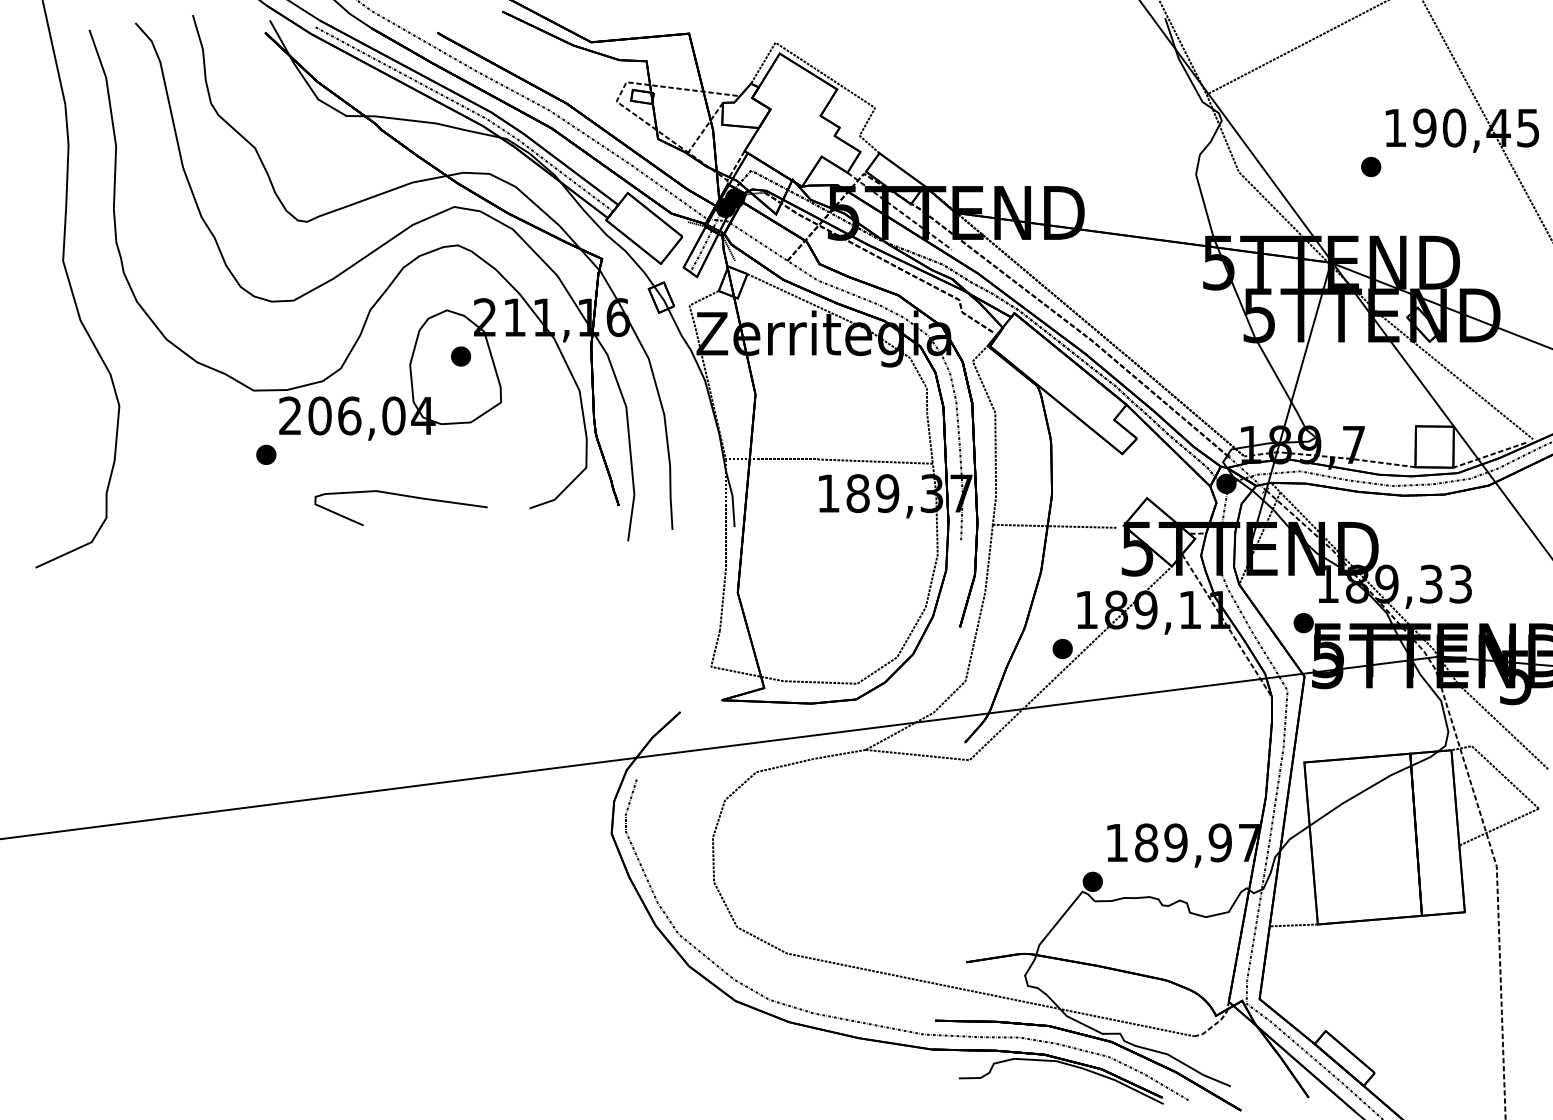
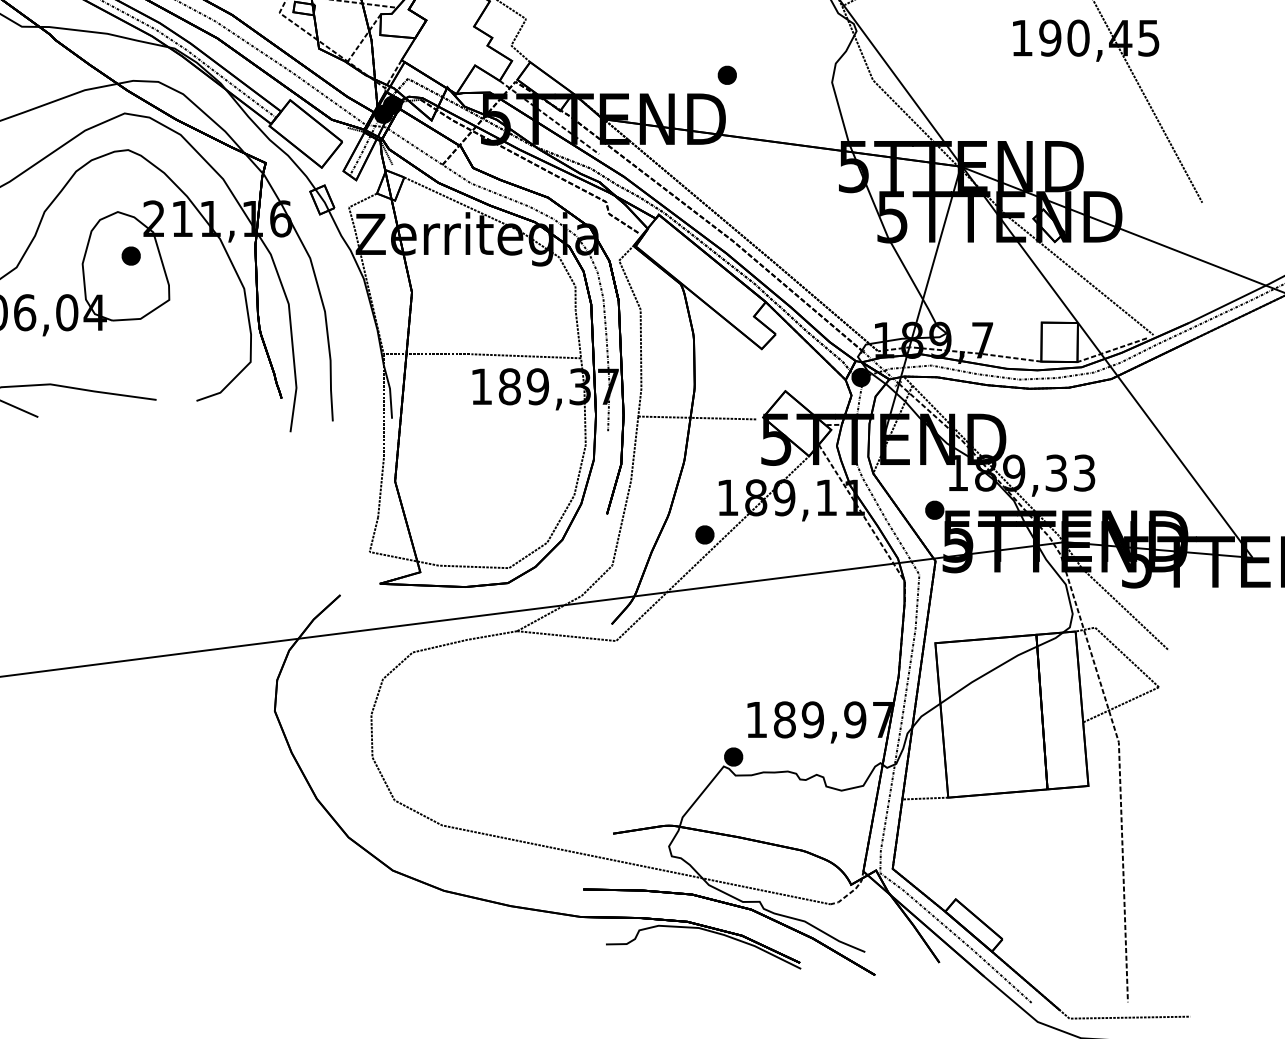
part: (1371, 167) -> (727, 75), moved
curve: (888, 1026) -> (538, 894), removed

